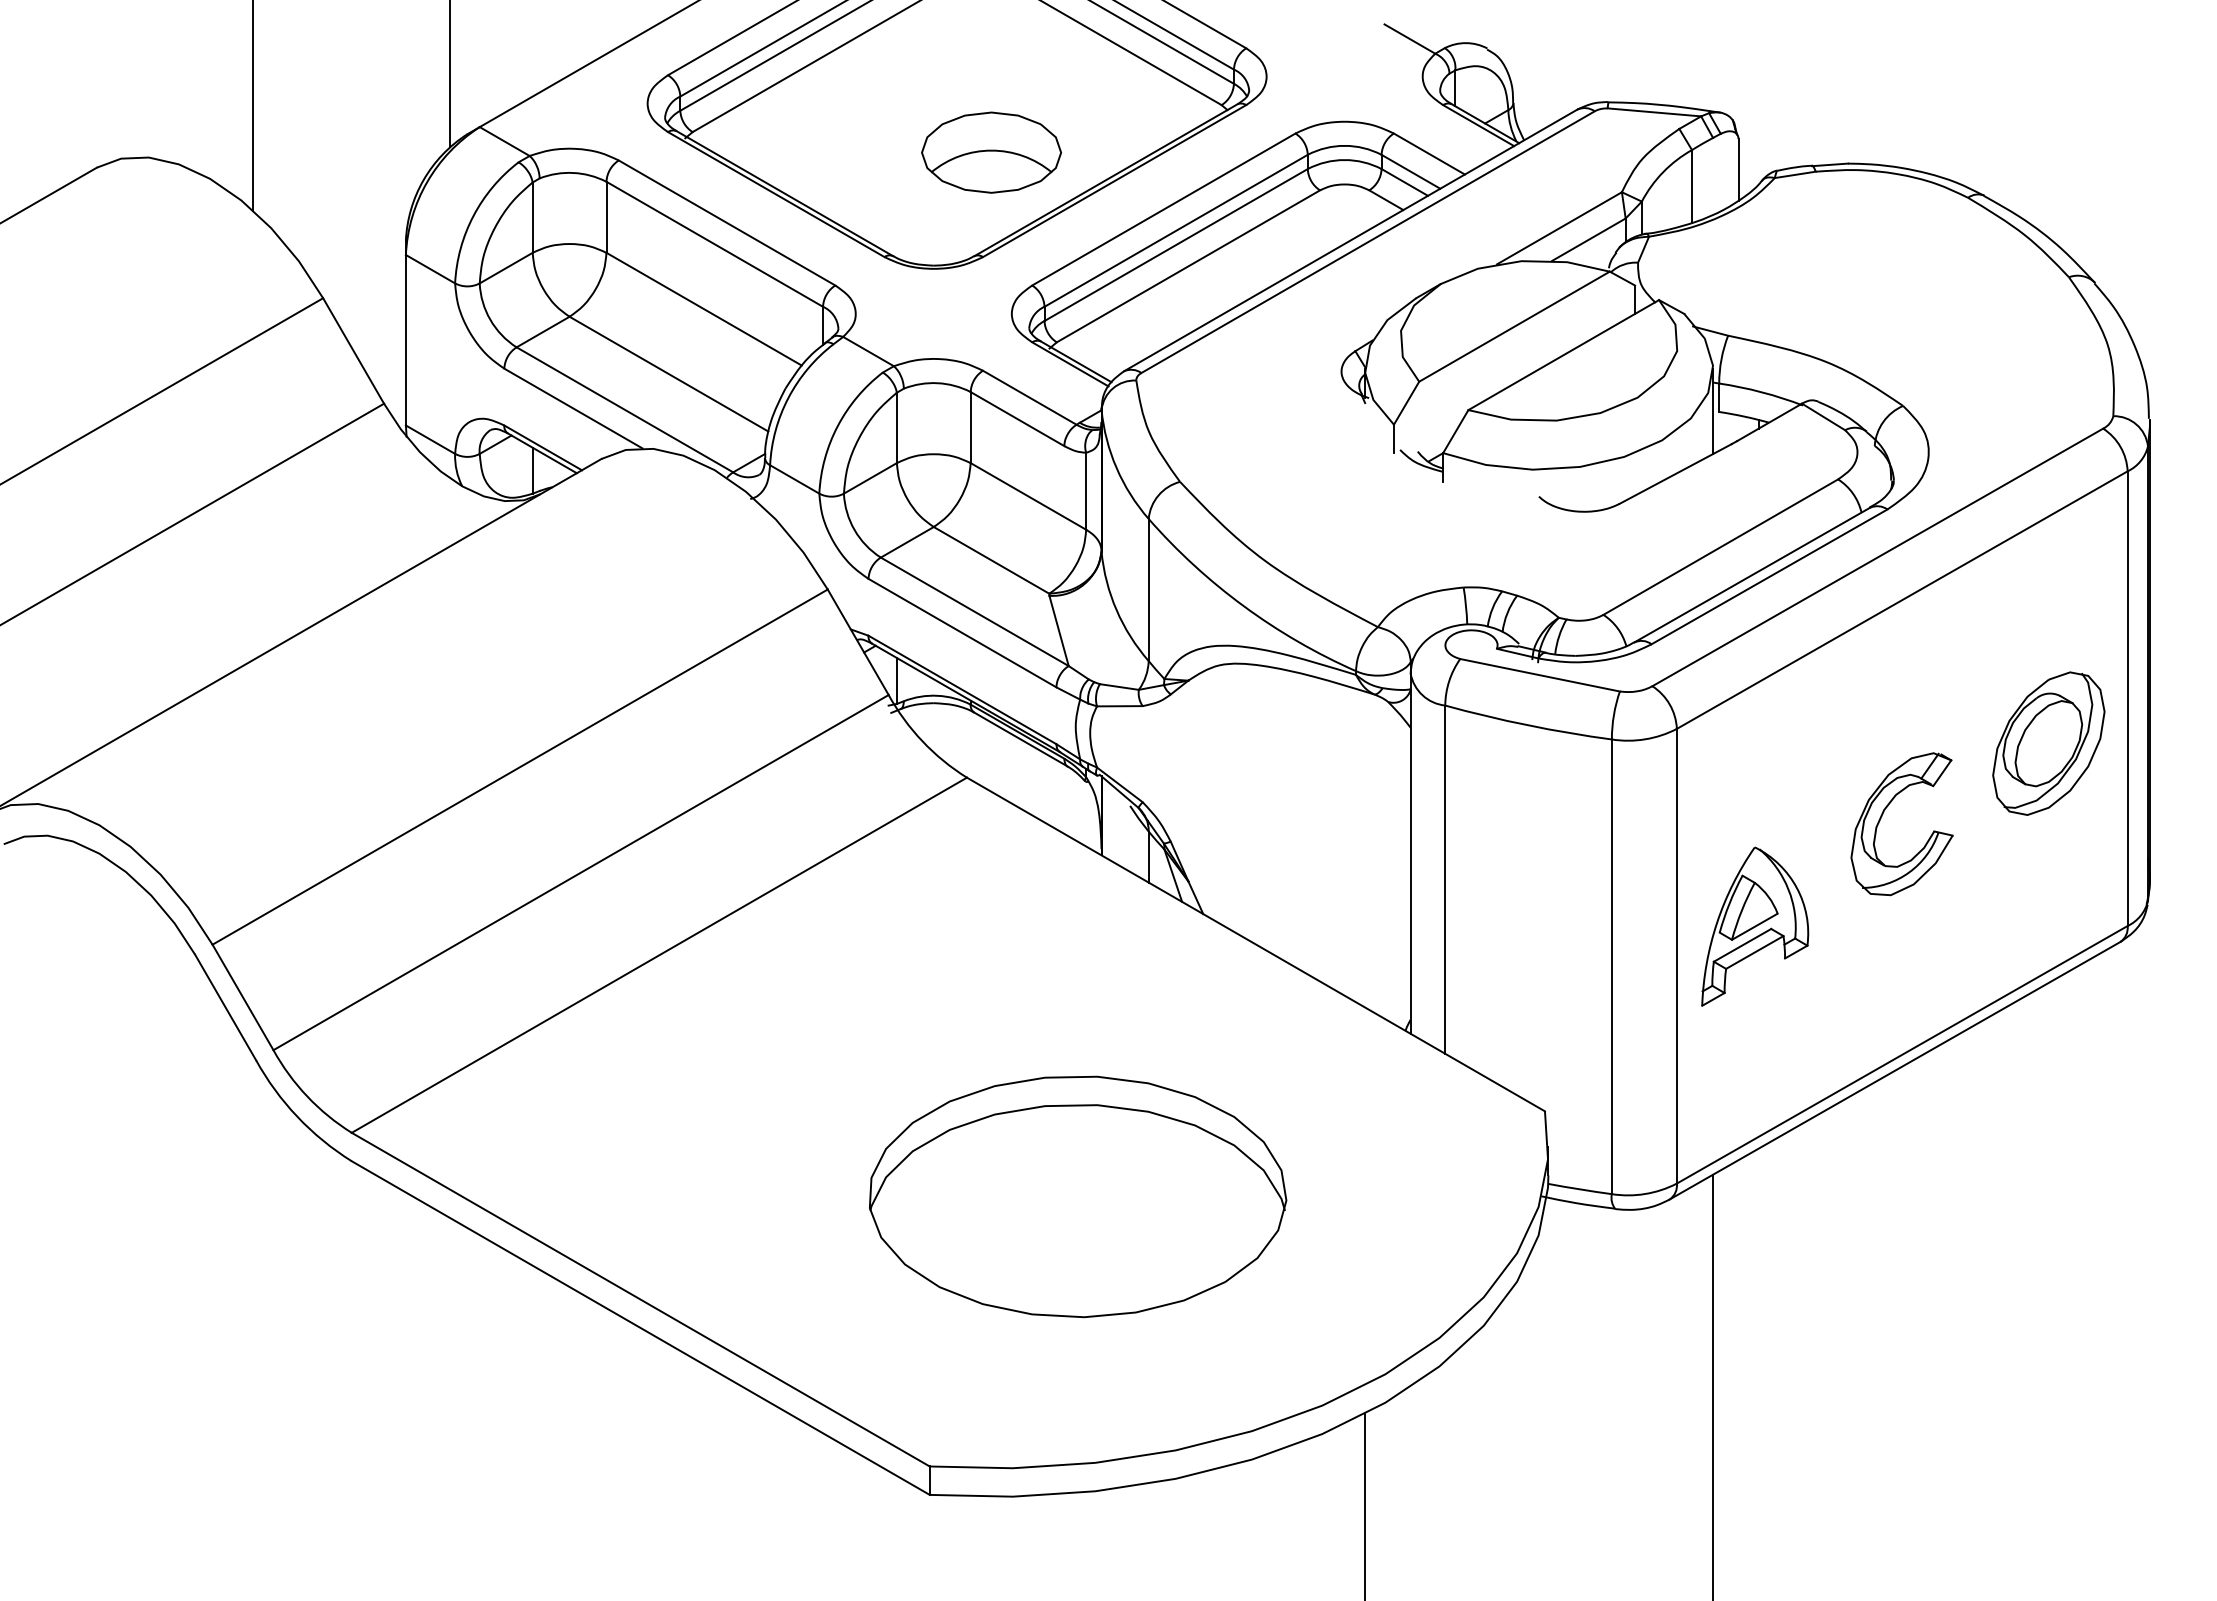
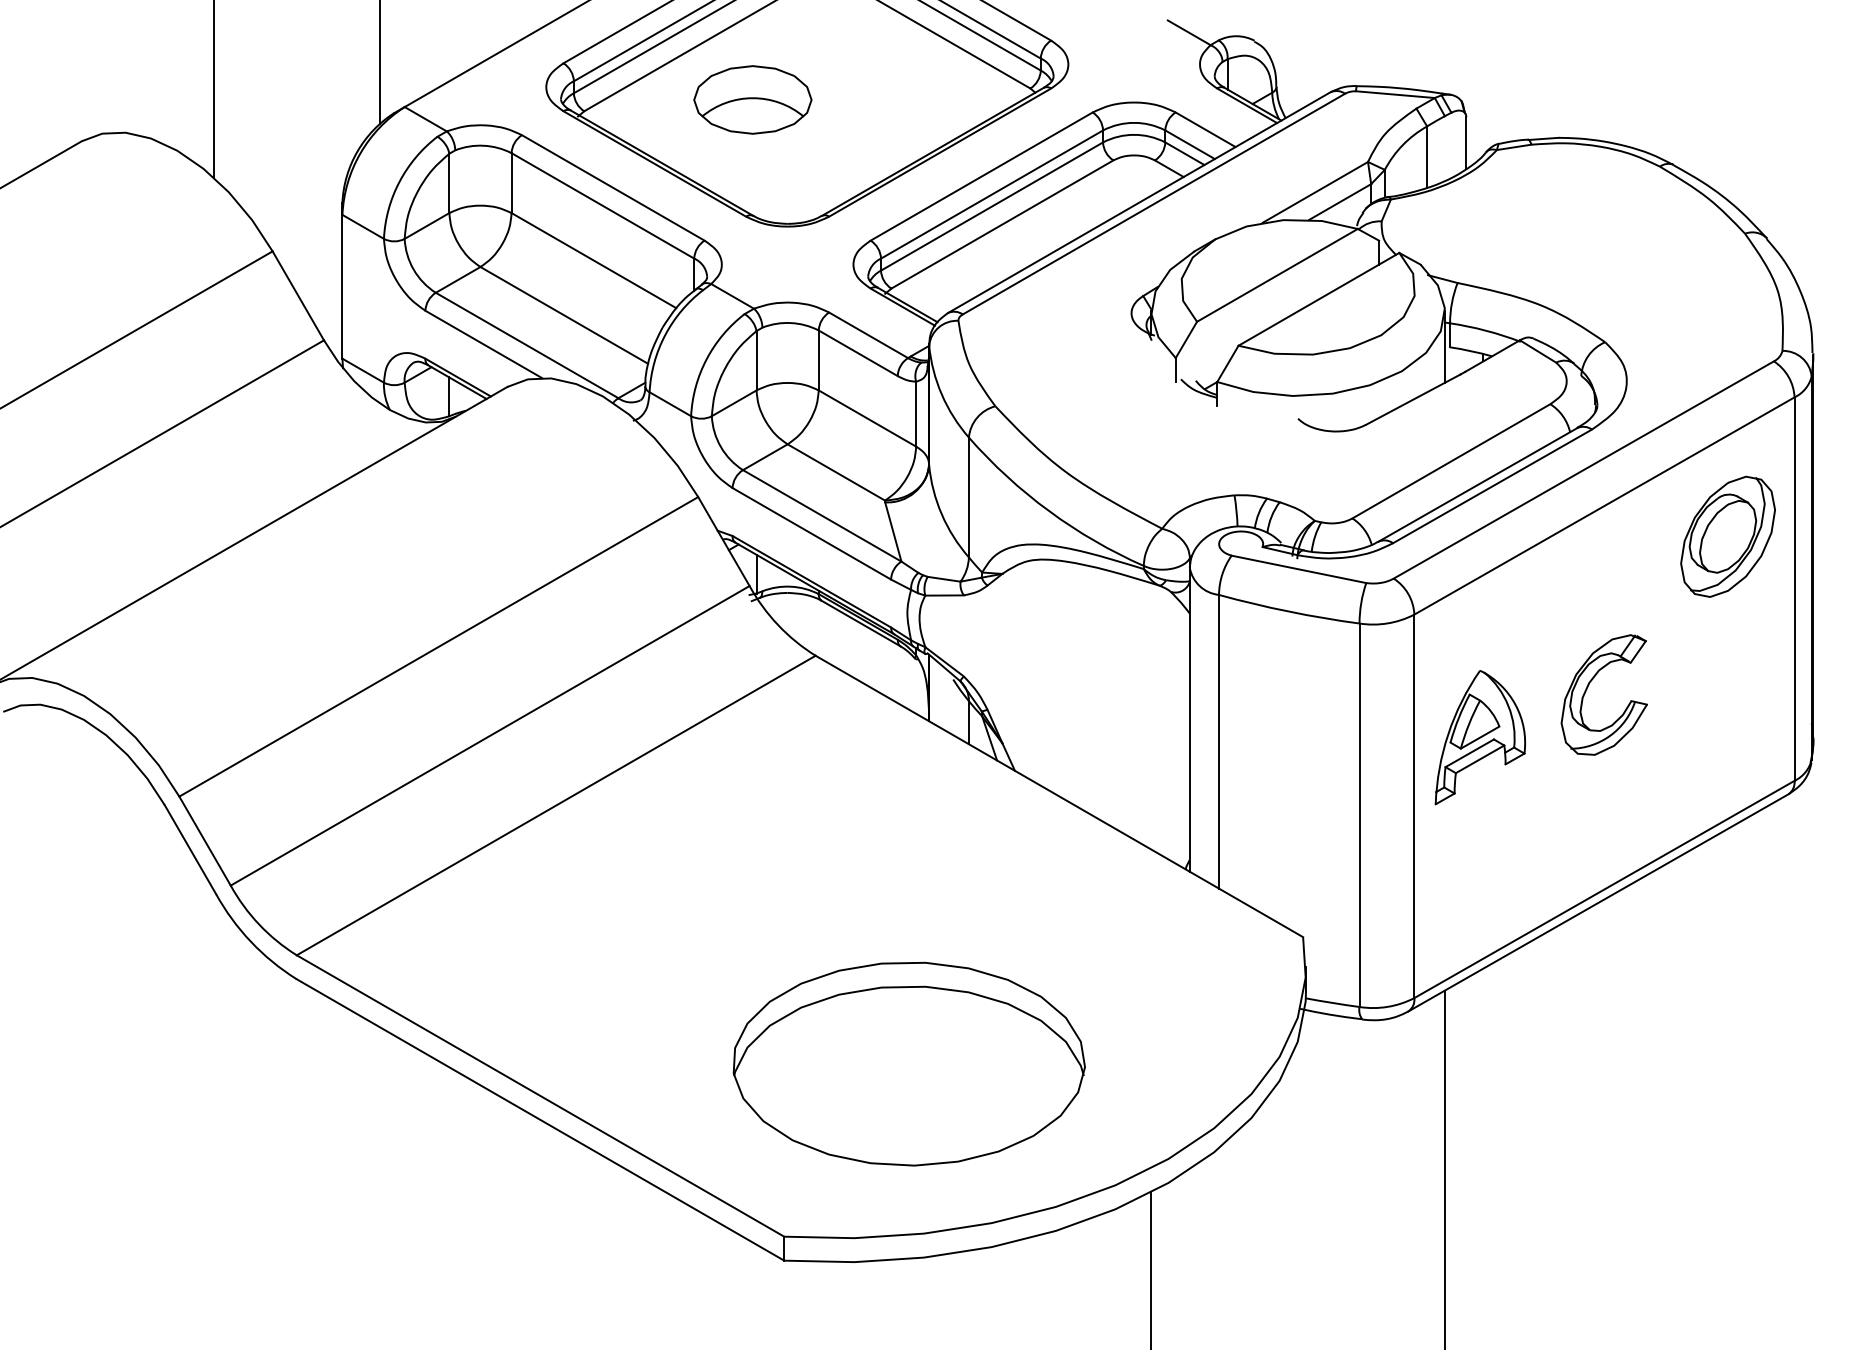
part: (991, 152) -> (752, 99), moved
part: (2048, 743) -> (1727, 536), moved
part: (1755, 926) -> (1480, 737), moved
part: (1078, 1196) -> (909, 1063), moved

